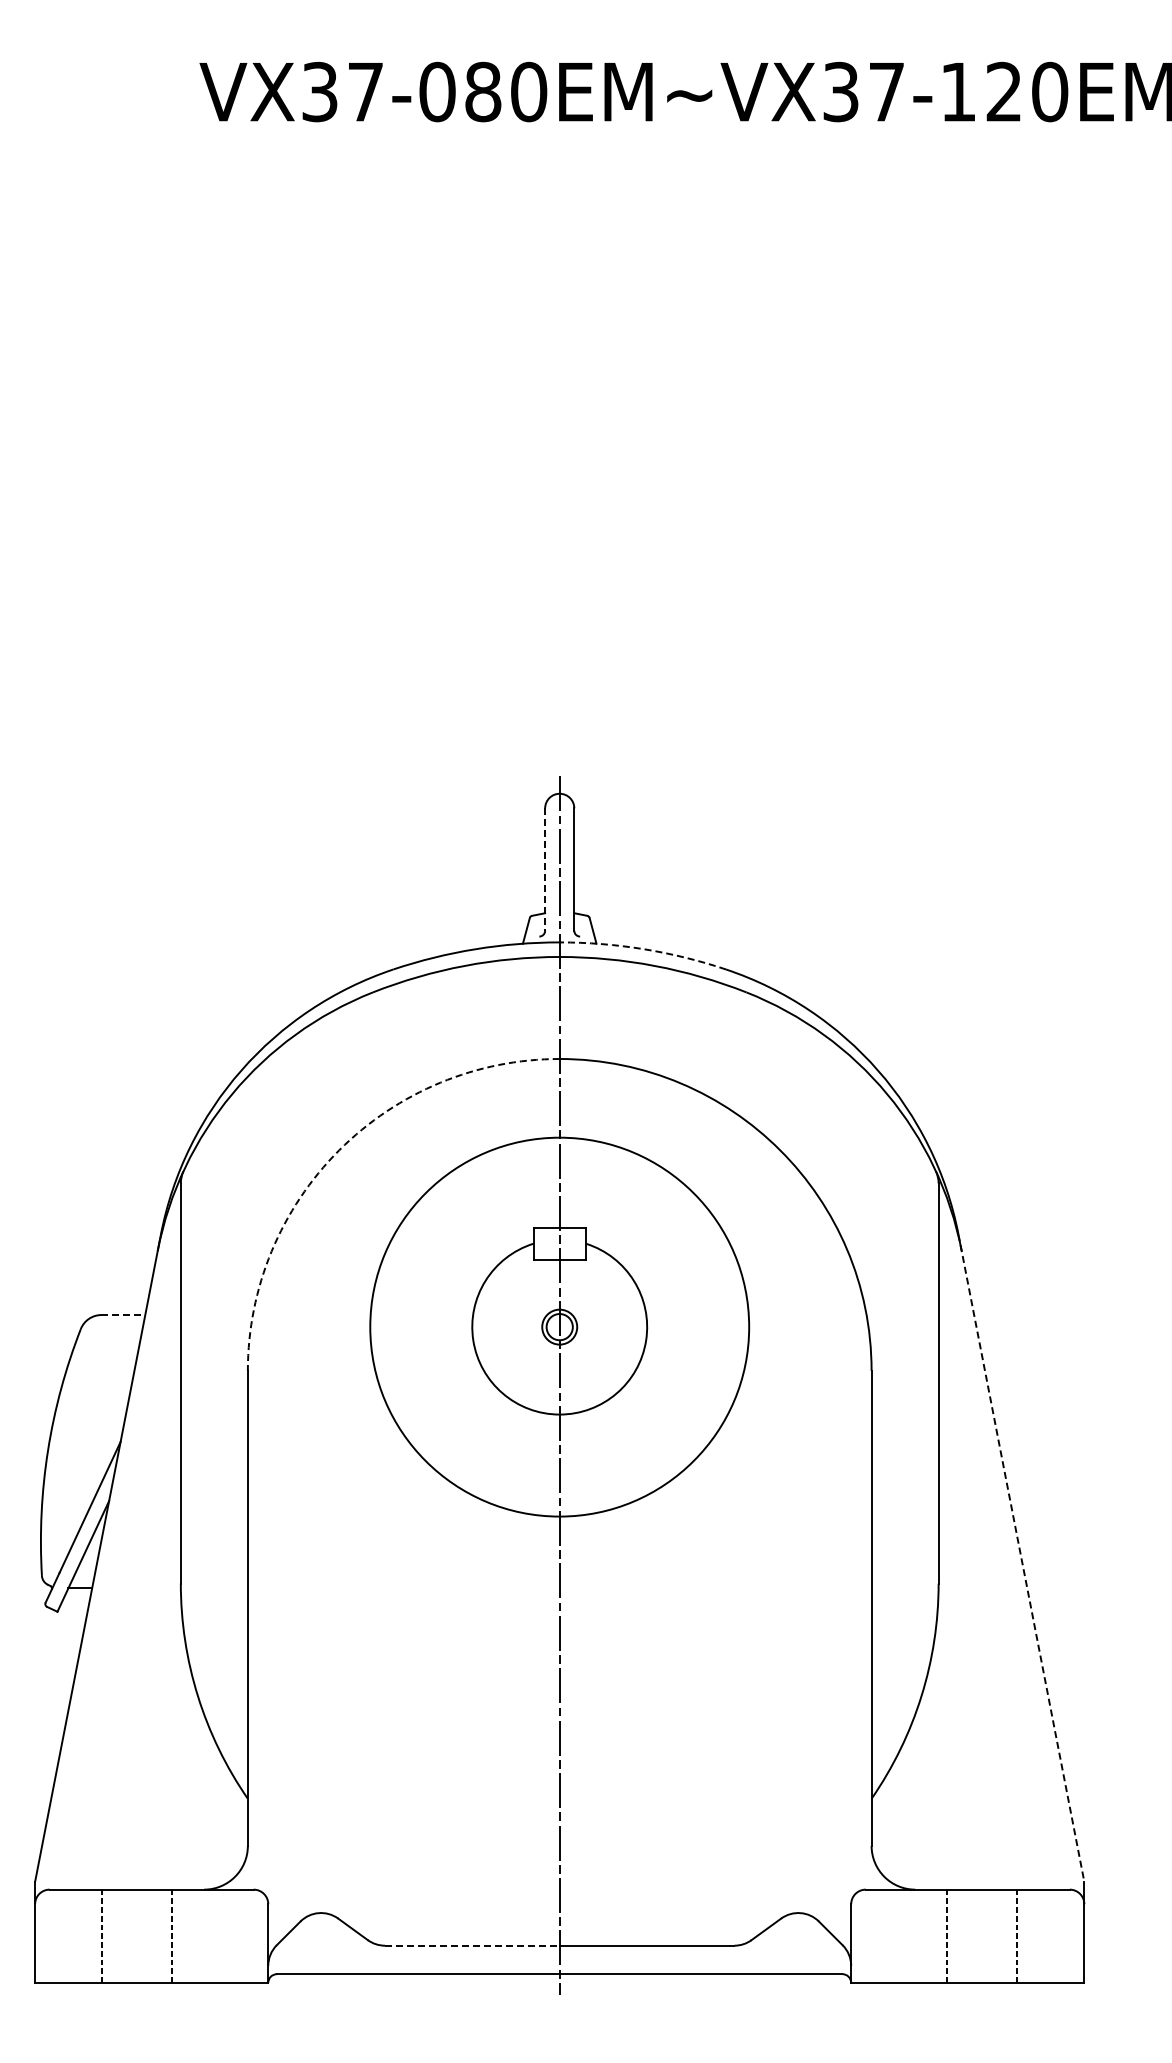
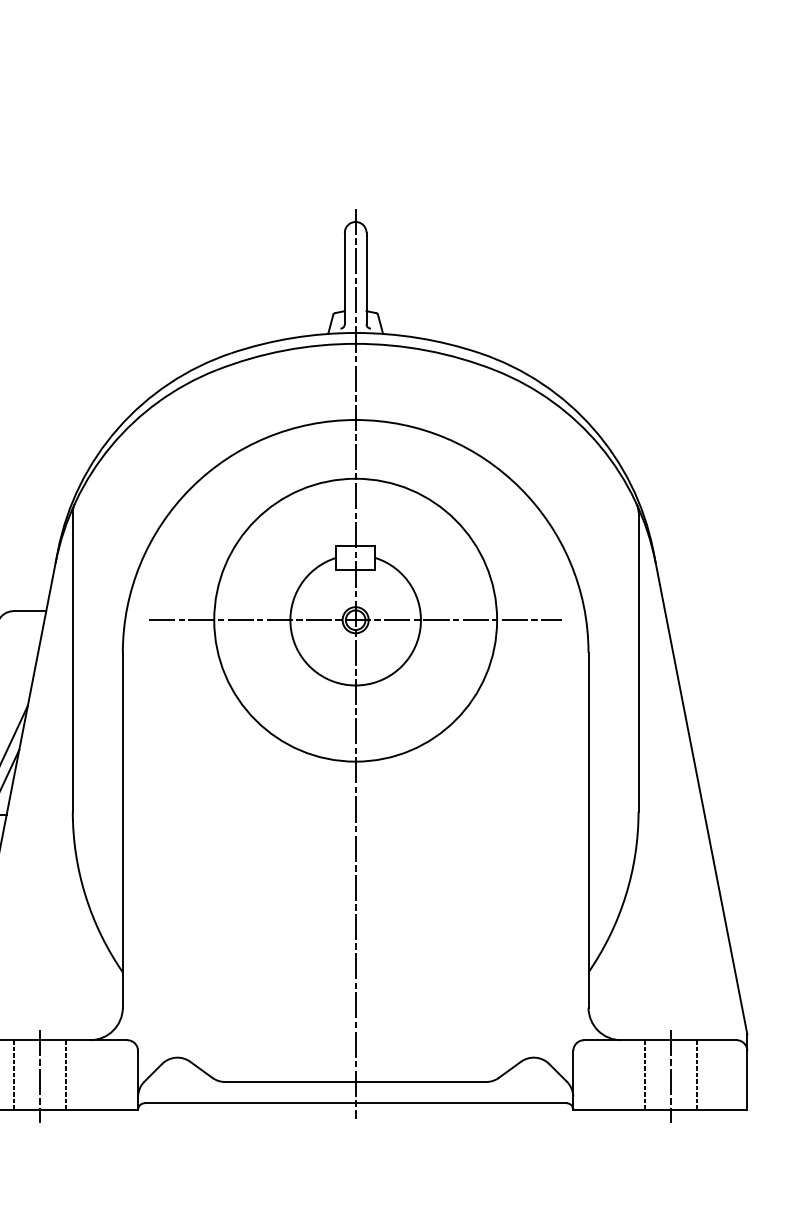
line: (545, 870) -> (345, 279), dashed -> solid
arc: (643, 949) -> (418, 338), dashed -> solid
arc: (339, 1150) -> (191, 488), dashed -> solid
line: (123, 1315) -> (29, 611), dashed -> solid
line: (559, 1327) -> (355, 620), added
line: (1021, 1558) -> (700, 792), dashed -> solid
line: (137, 1938) -> (40, 1076), added
line: (982, 1938) -> (671, 1076), added
line: (472, 1945) -> (290, 1081), dashed -> solid

